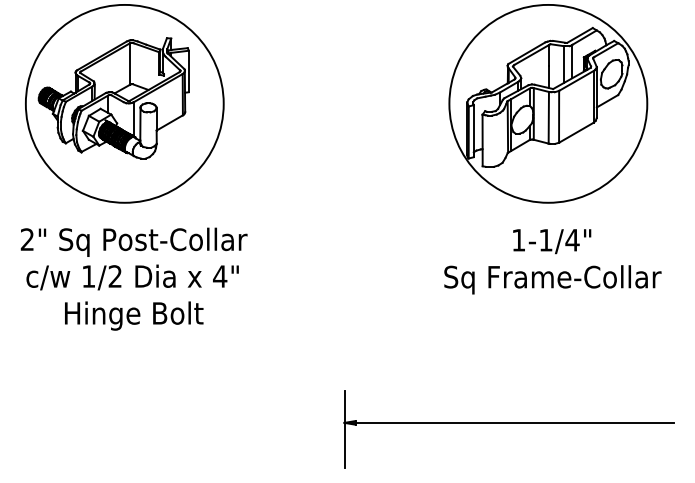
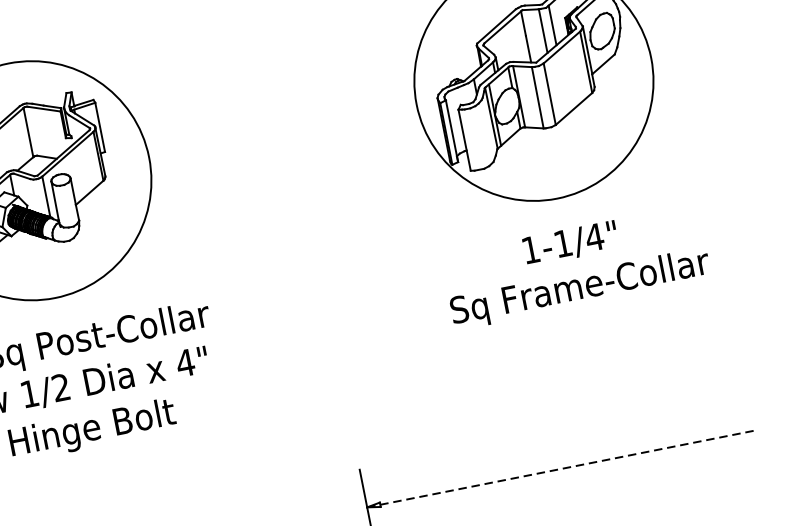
line: (509, 422) -> (562, 468), solid -> dashed

